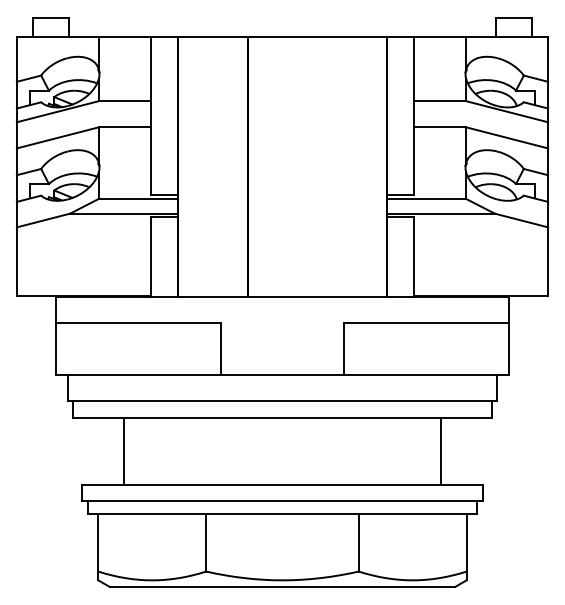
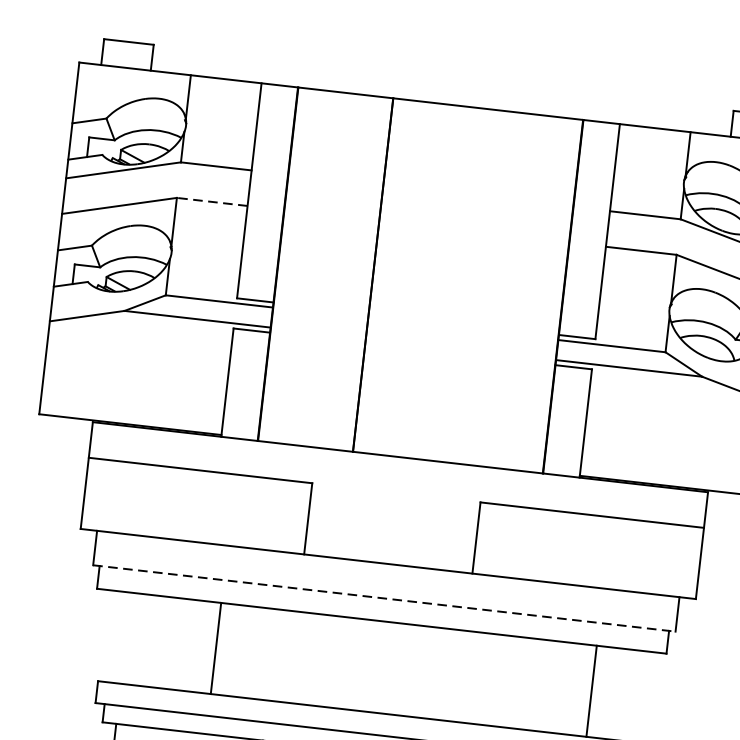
line: (124, 127) -> (211, 202), solid -> dashed
line: (282, 400) -> (384, 598), solid -> dashed
line: (124, 450) -> (216, 647), moved

